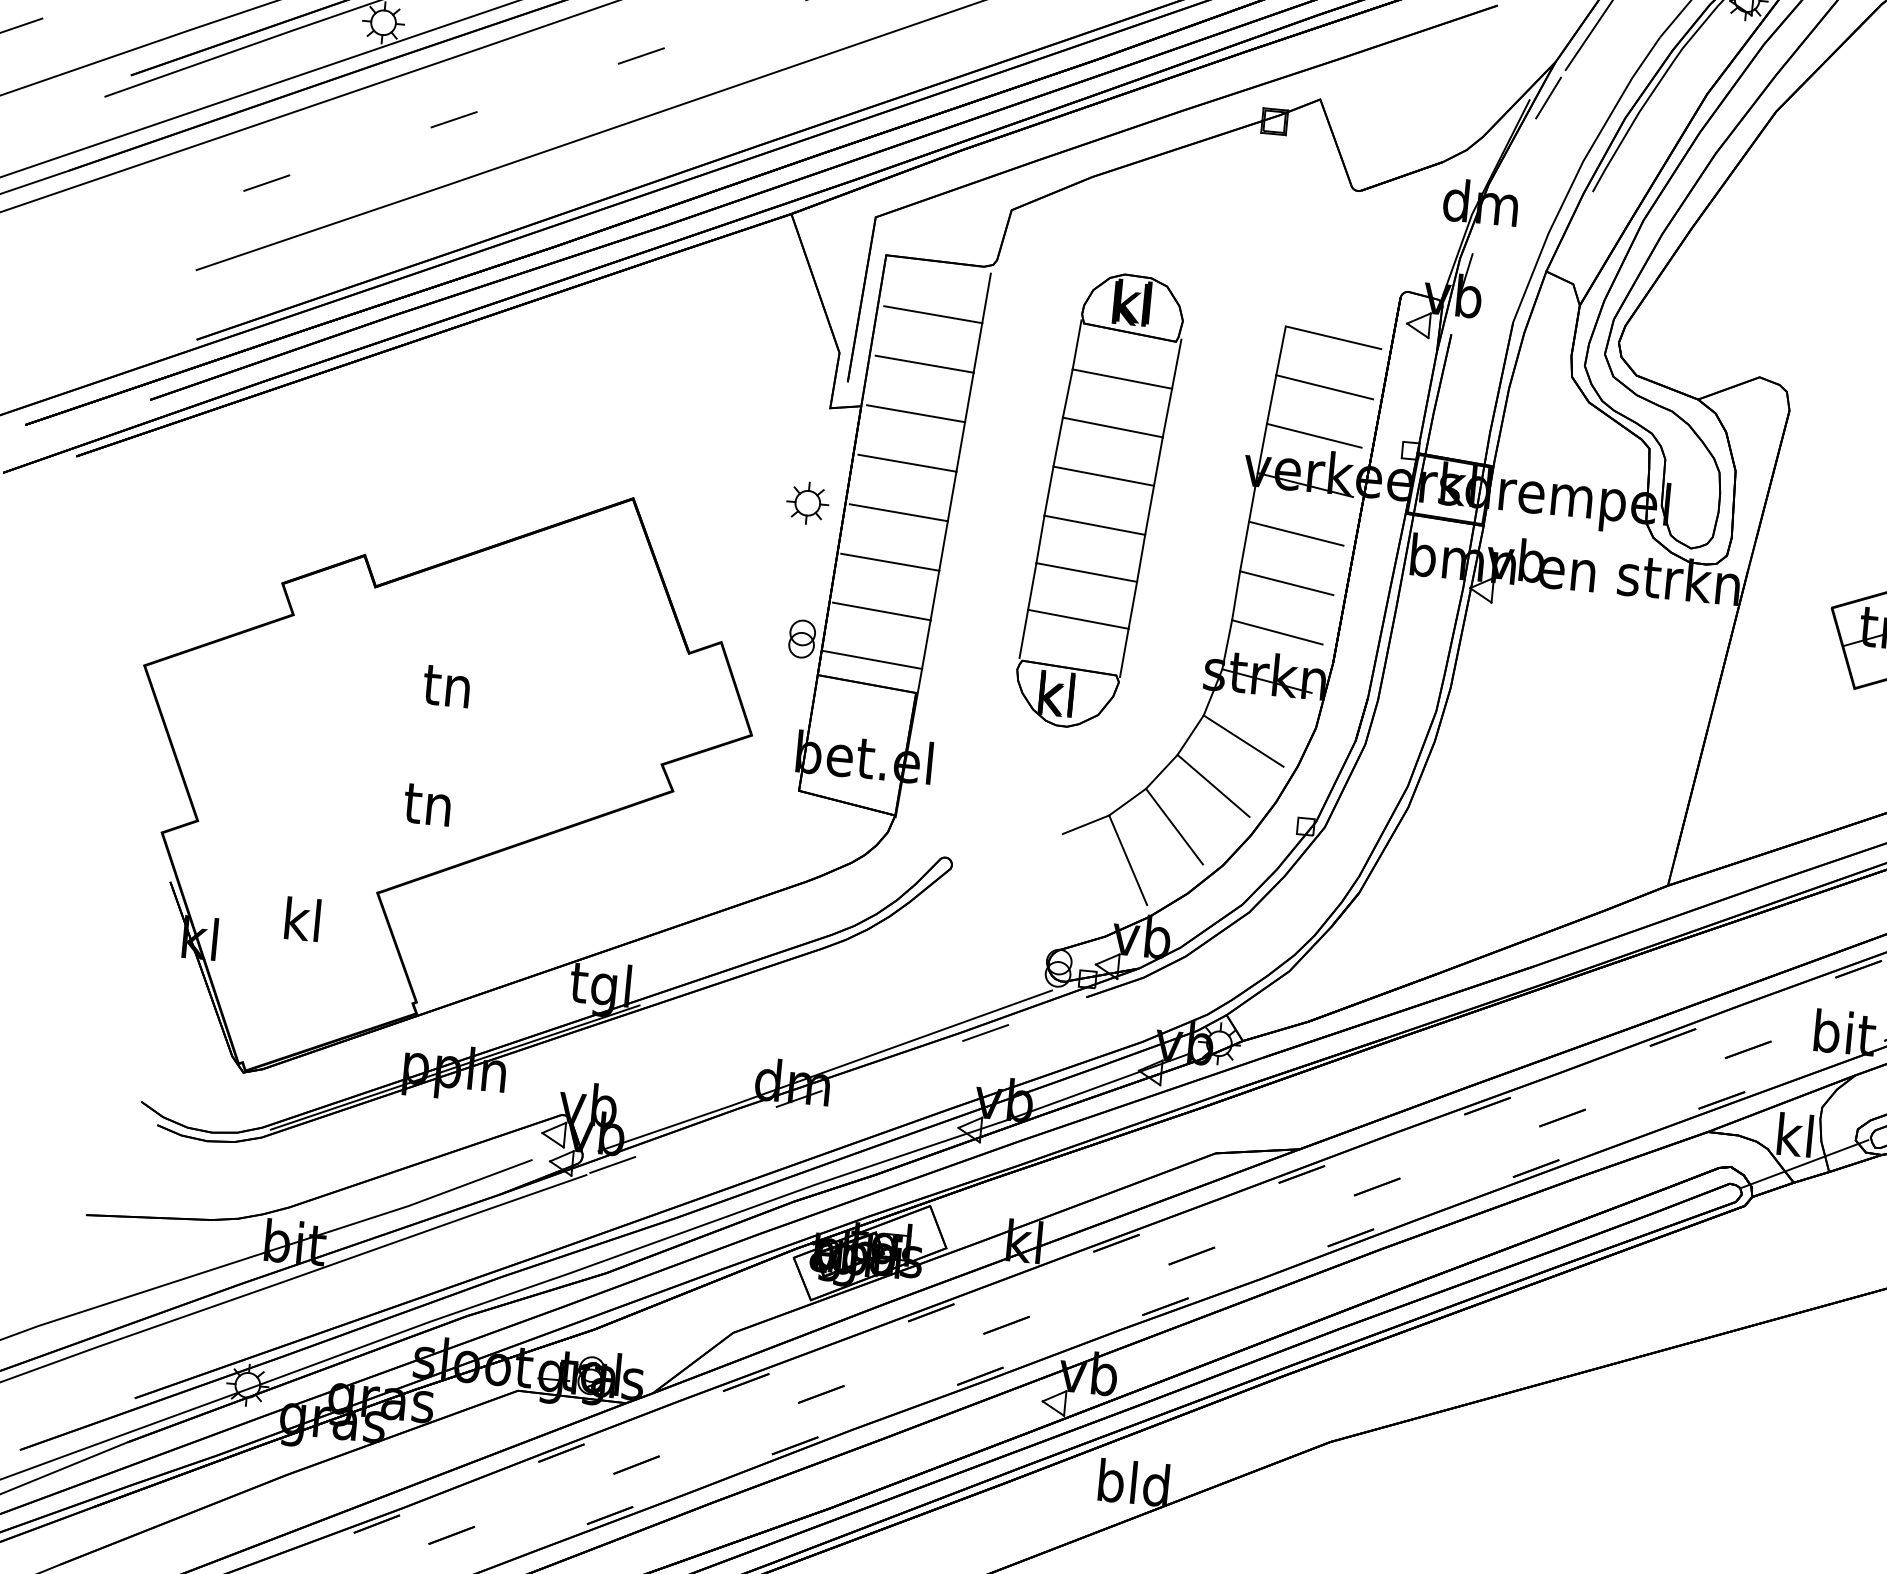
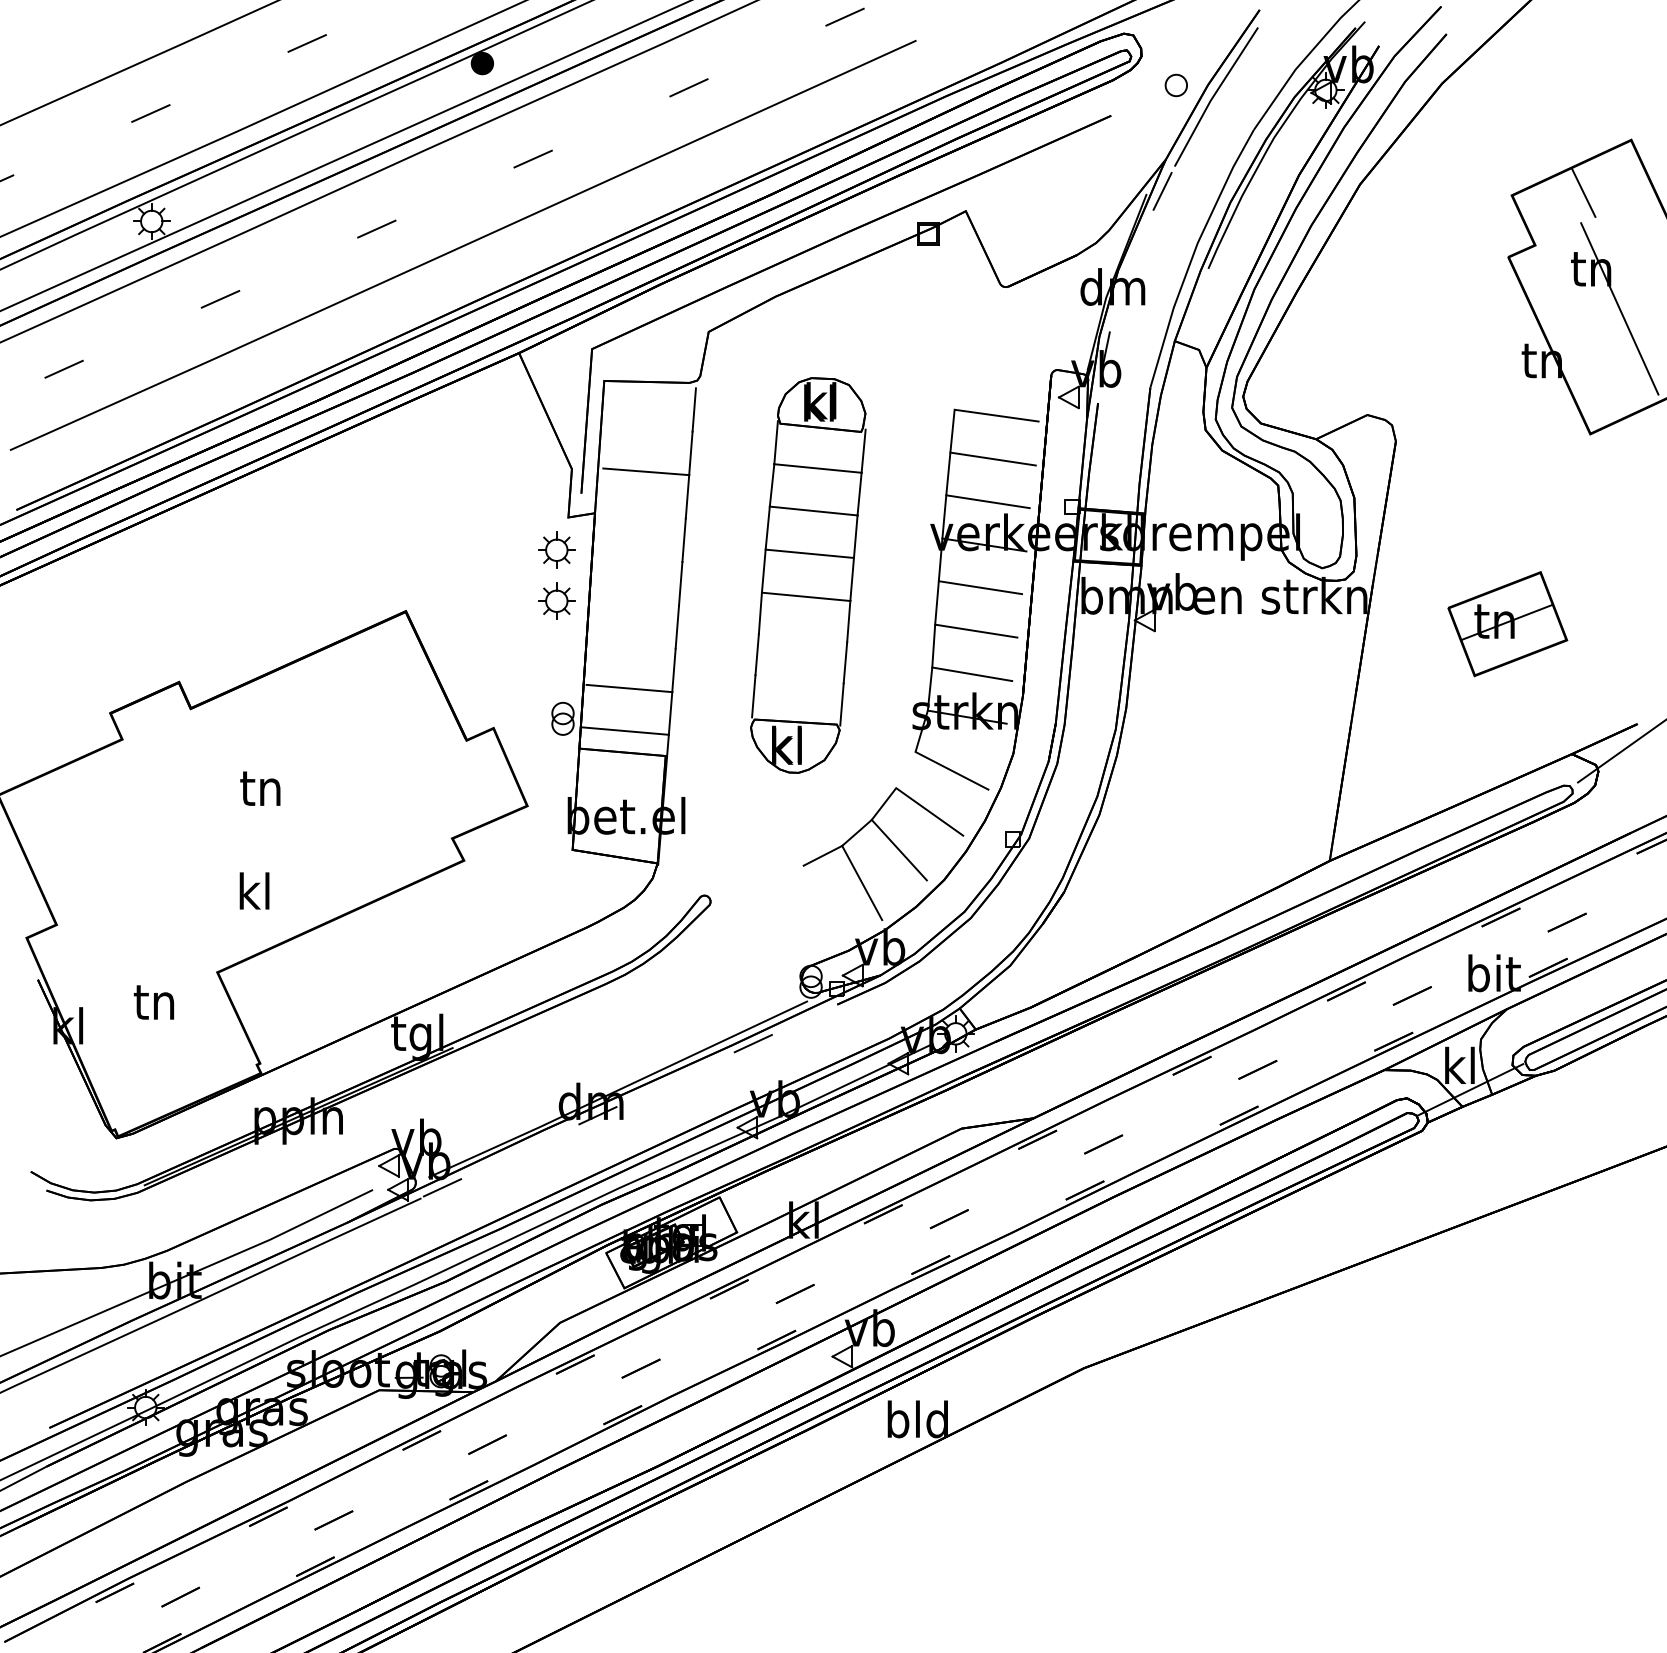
line: (933, 314) -> (649, 428), removed
line: (915, 412) -> (642, 514), removed
part: (813, 443) -> (556, 549), added
line: (907, 463) -> (639, 558), removed
line: (899, 512) -> (636, 601), removed
line: (889, 562) -> (632, 645), removed
line: (1086, 572) -> (802, 638), removed
line: (1078, 619) -> (799, 679), removed
line: (1190, 734) -> (905, 769), removed
text: (427, 802) -> (253, 890), tn -> kl
text: (300, 918) -> (153, 1000), kl -> tn

